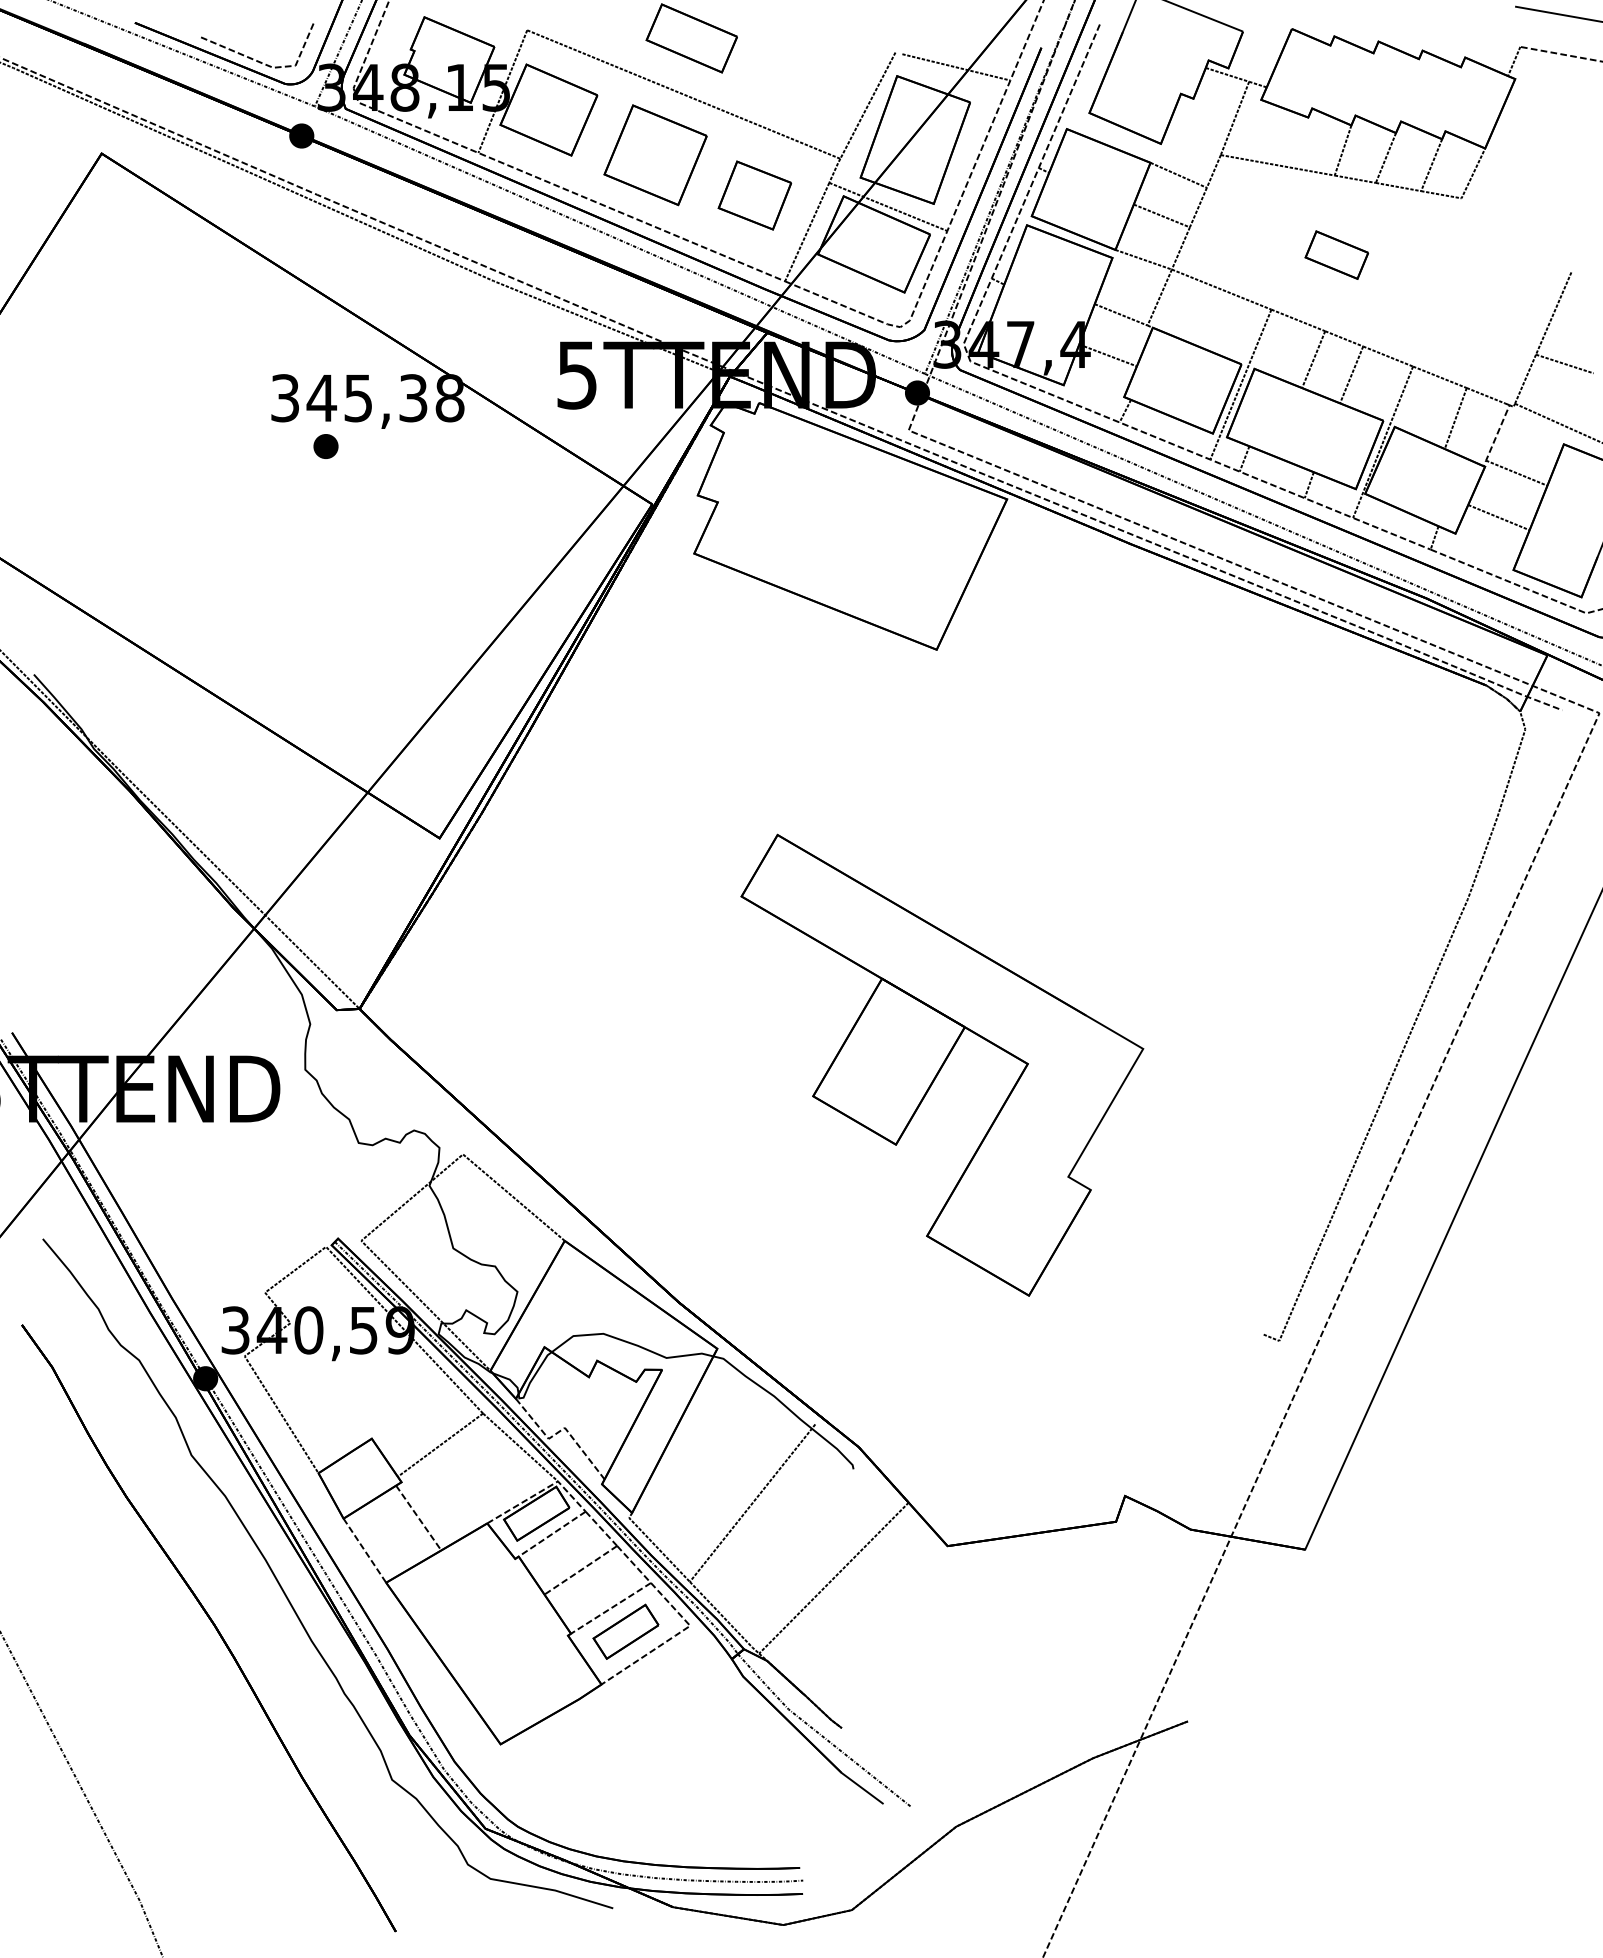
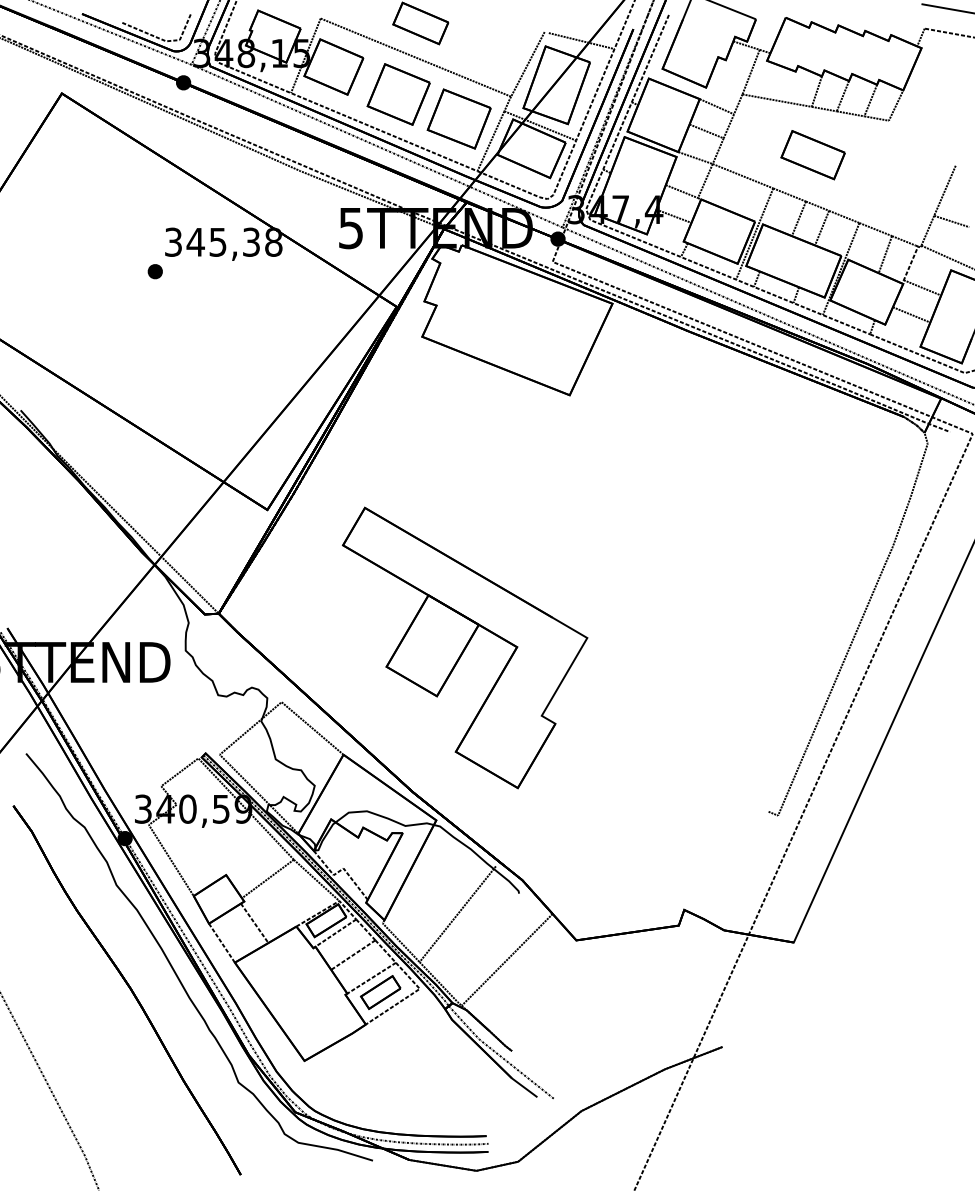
part: (753, 194) -> (458, 118), size x1.43
part: (1335, 255) -> (812, 155), size x1.67
part: (324, 446) -> (154, 271), moved
part: (942, 1064) -> (465, 647), moved

